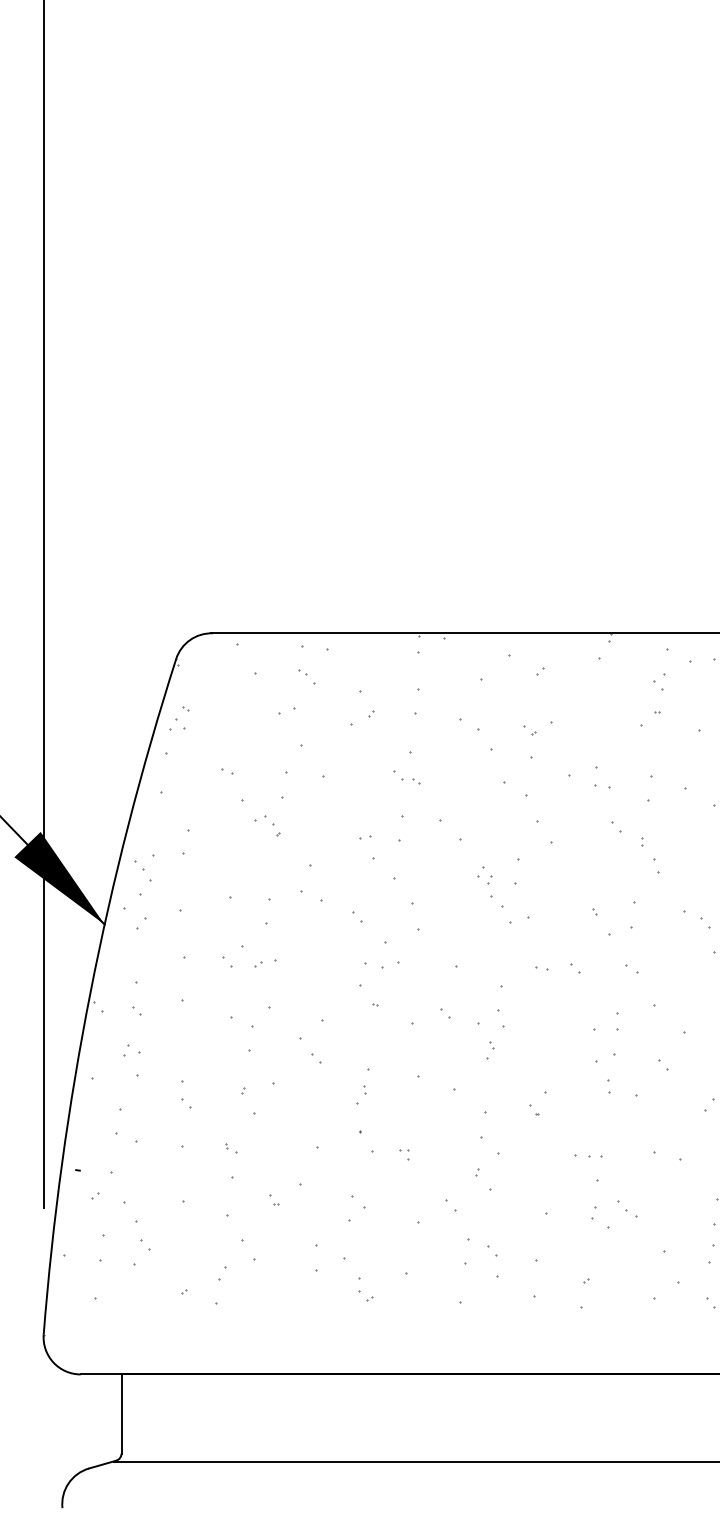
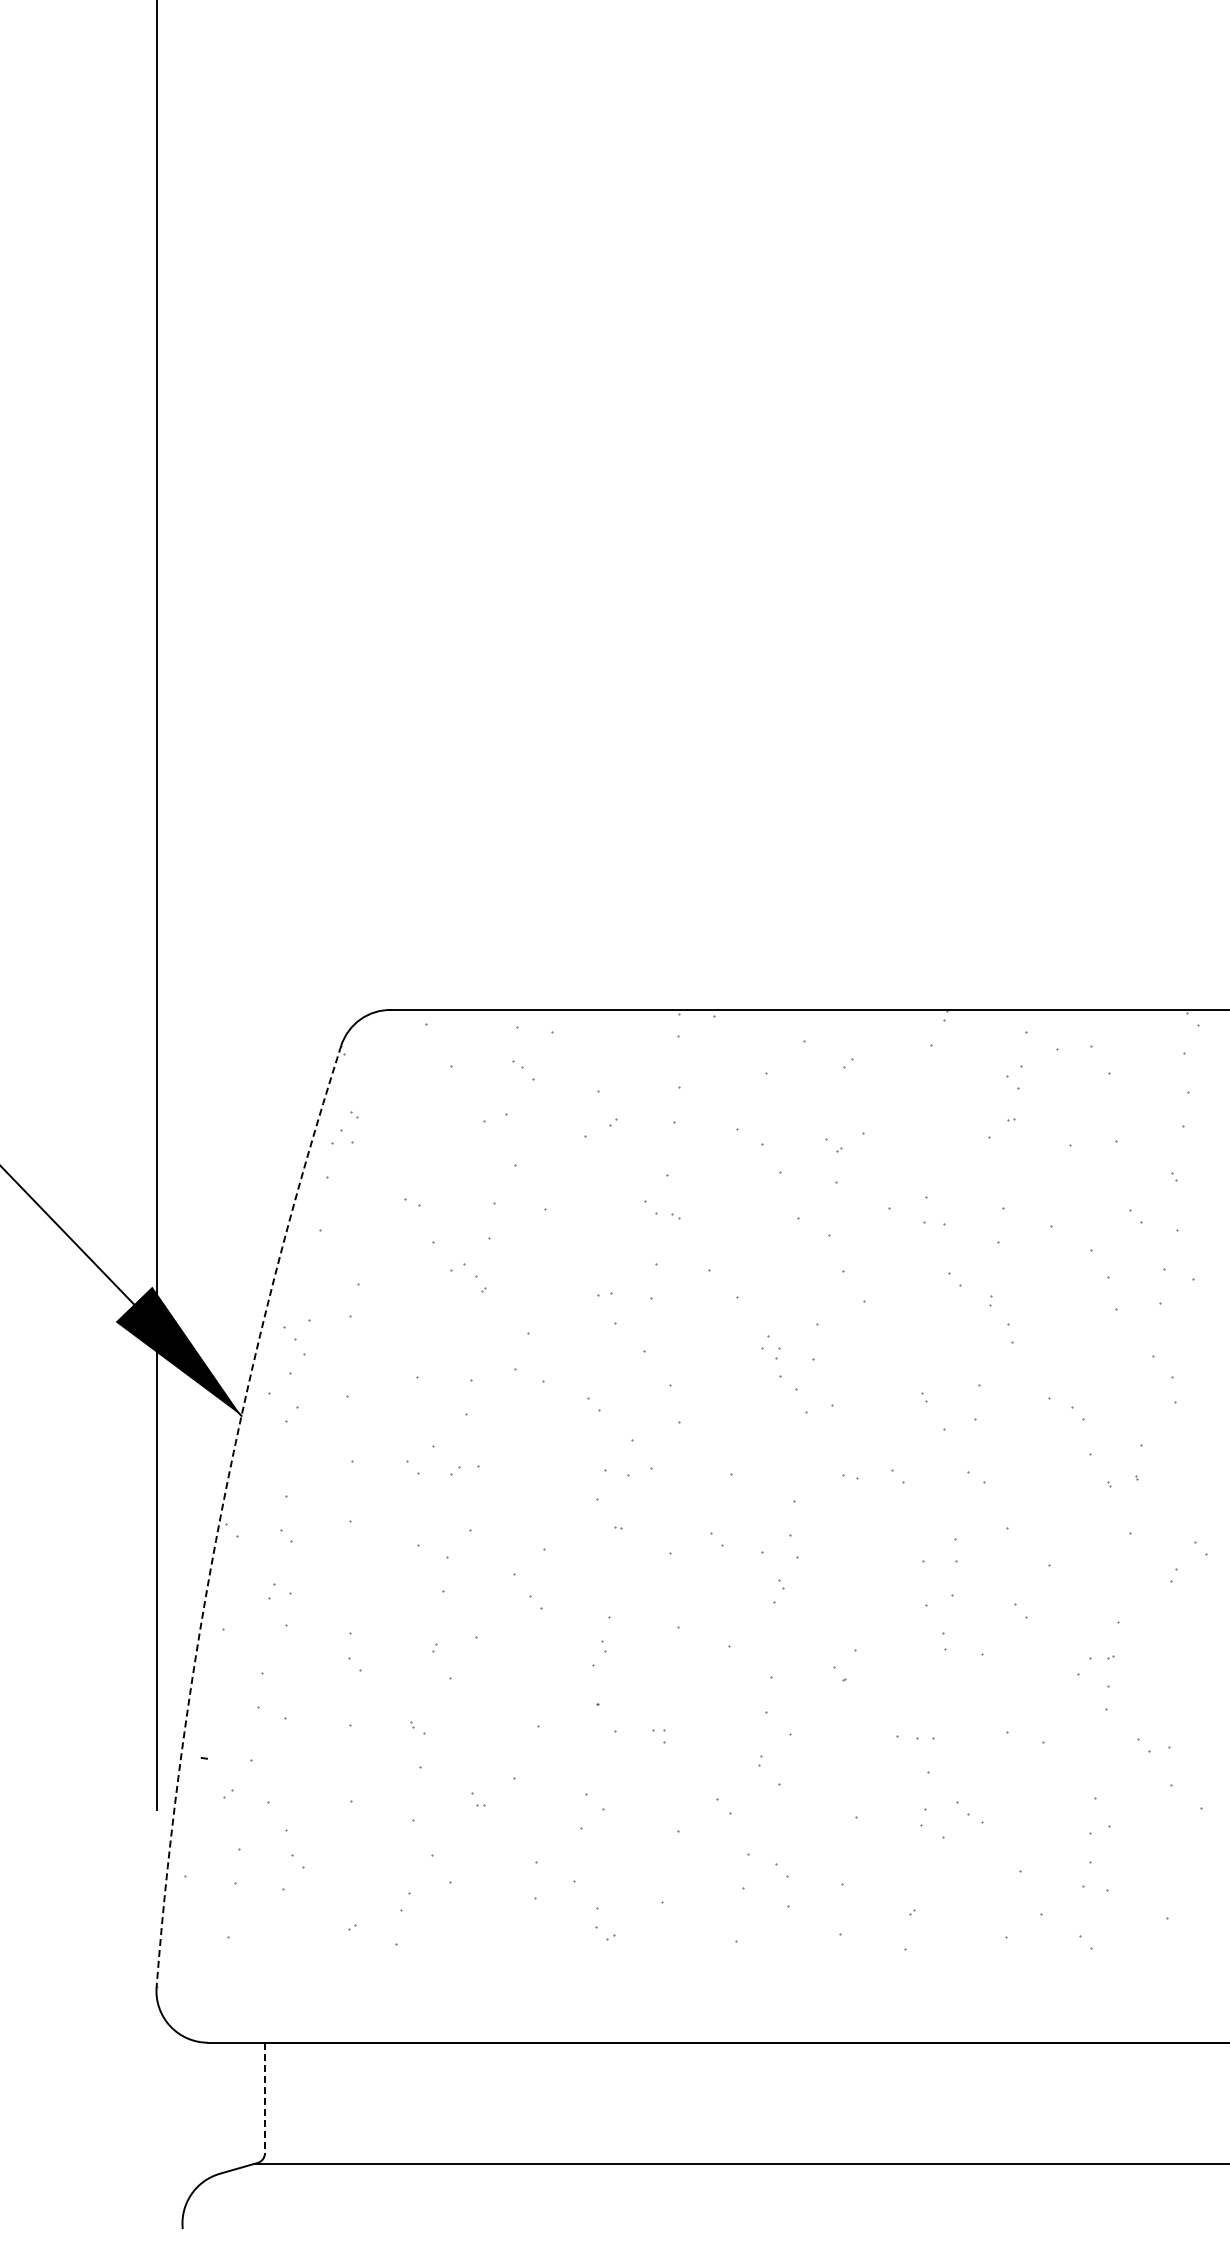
arc: (90, 993) -> (221, 1511), solid -> dashed
line: (121, 1414) -> (265, 2098), solid -> dashed

